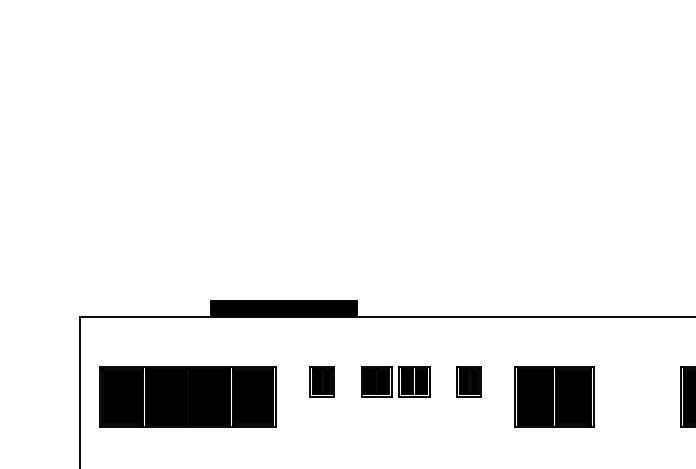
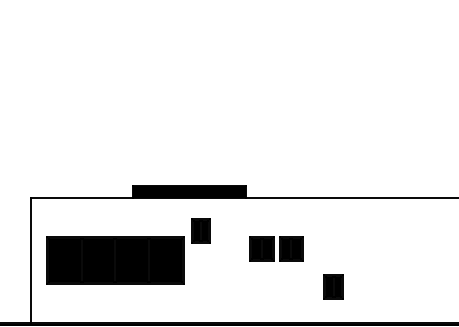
part: (321, 381) -> (200, 230), moved
part: (468, 381) -> (333, 286), moved
part: (554, 396) -> (399, 260), removed

